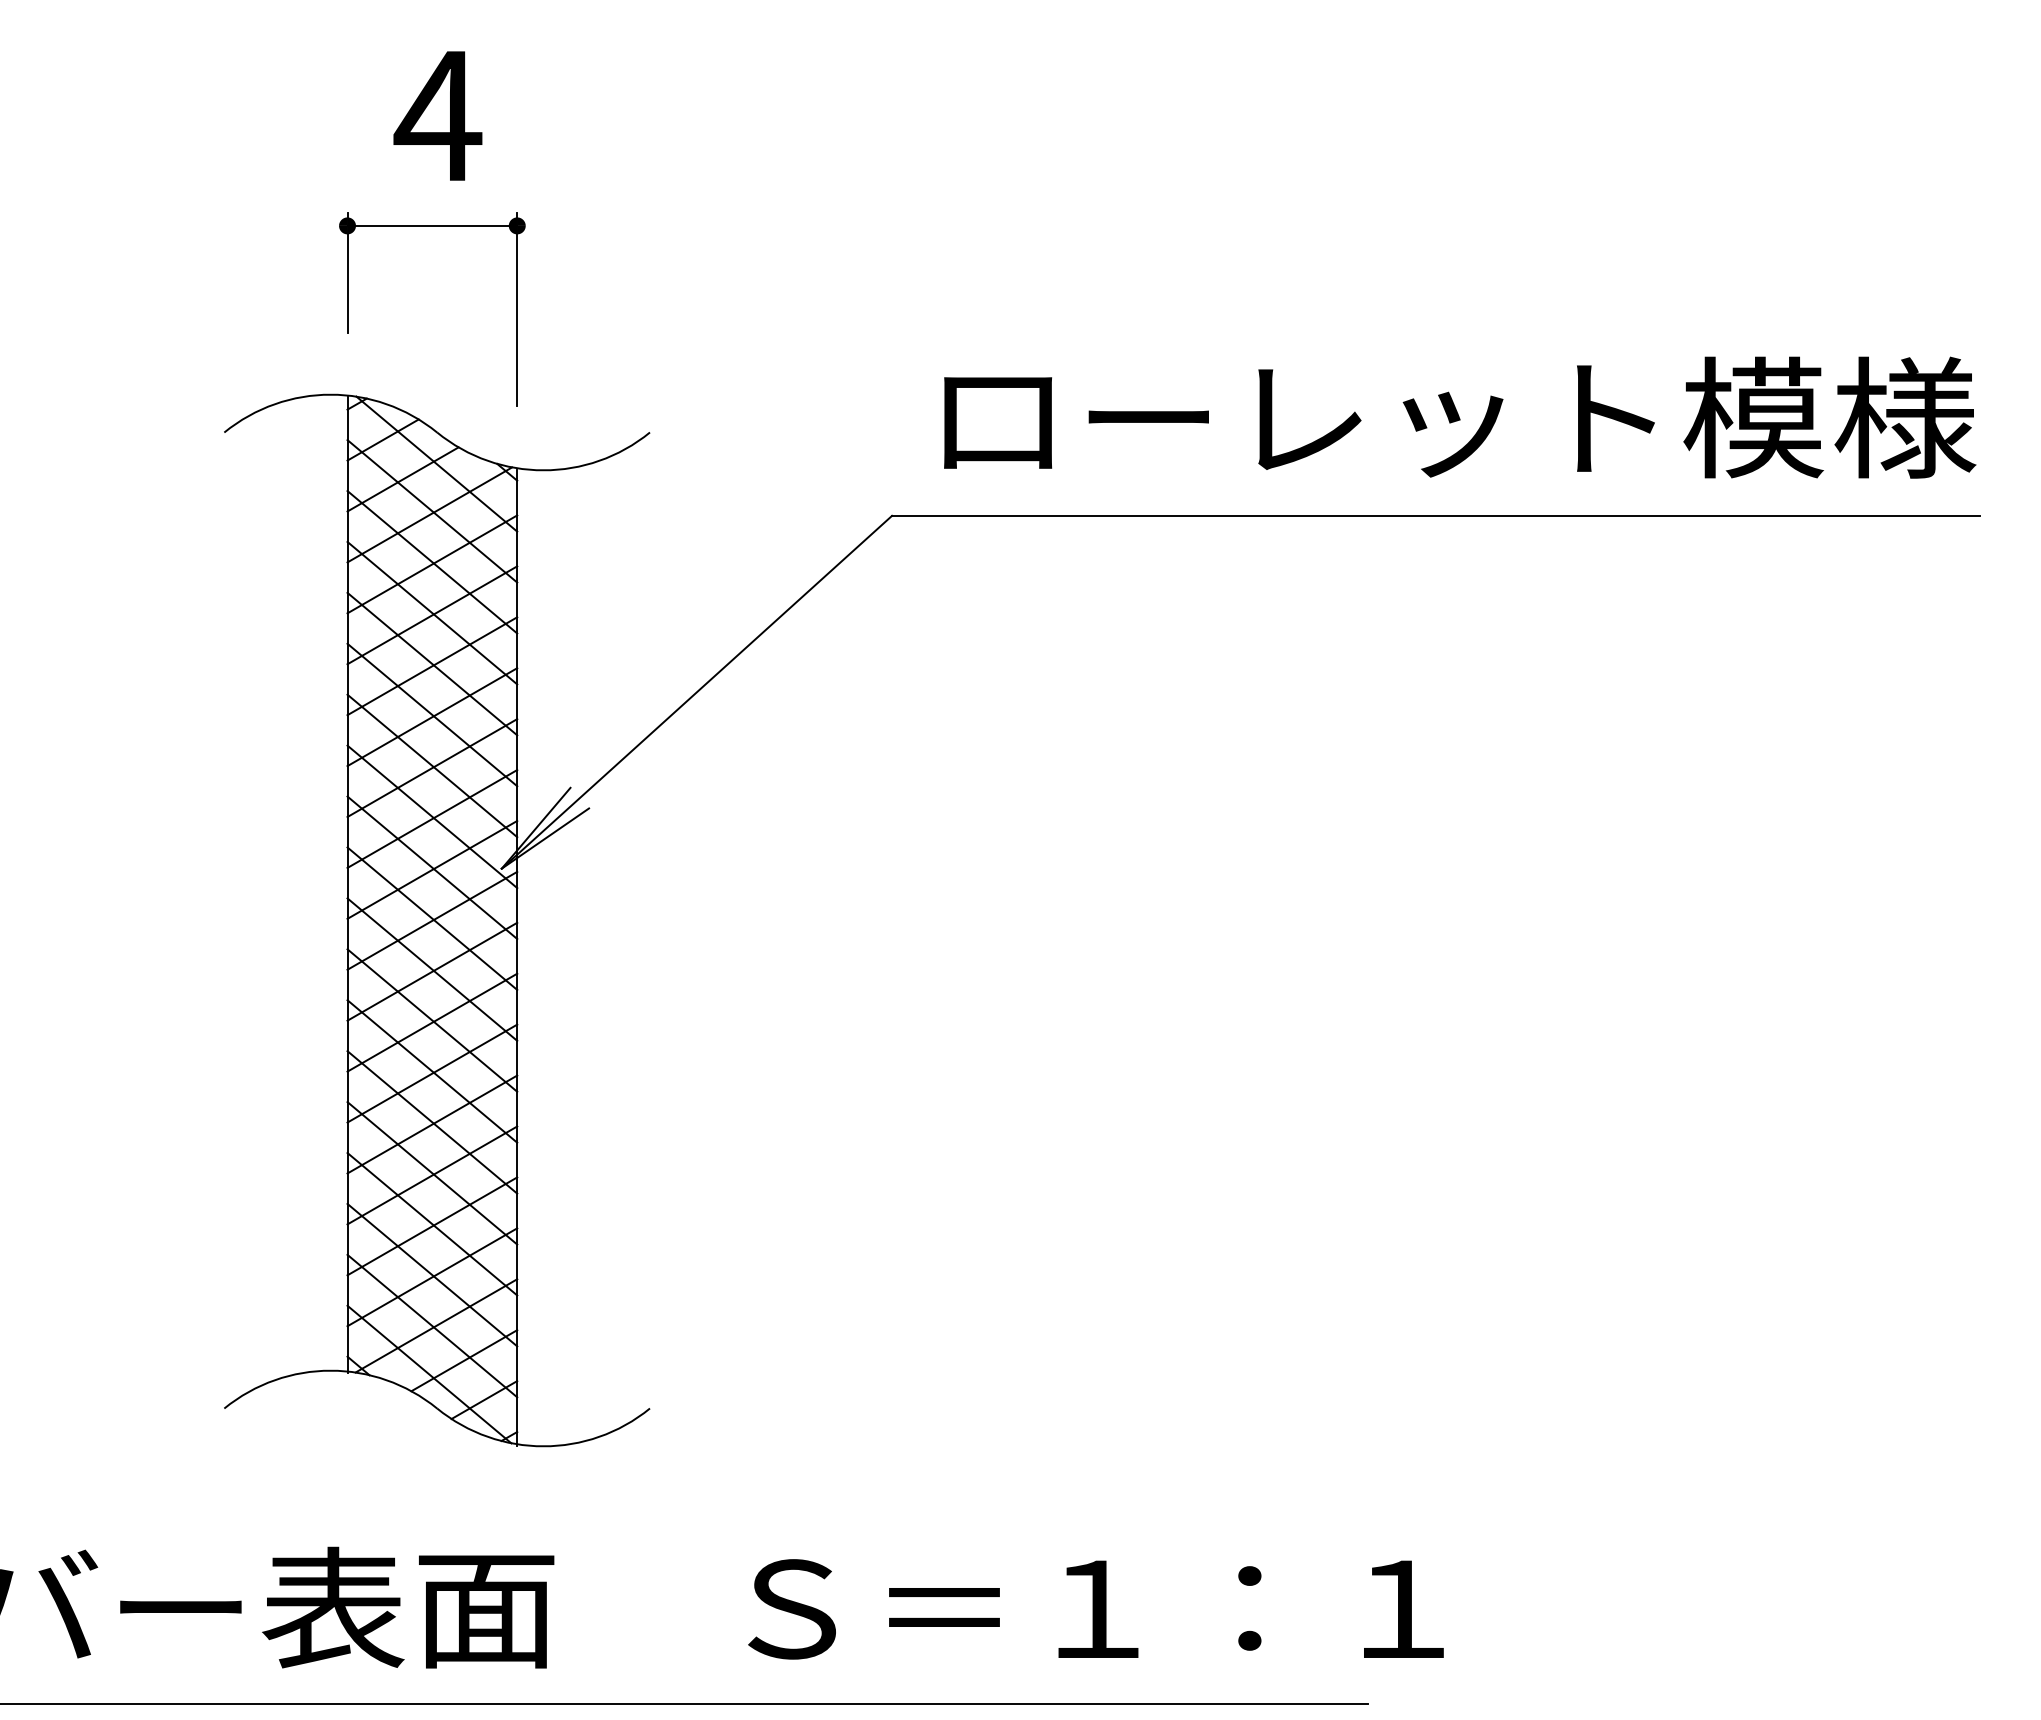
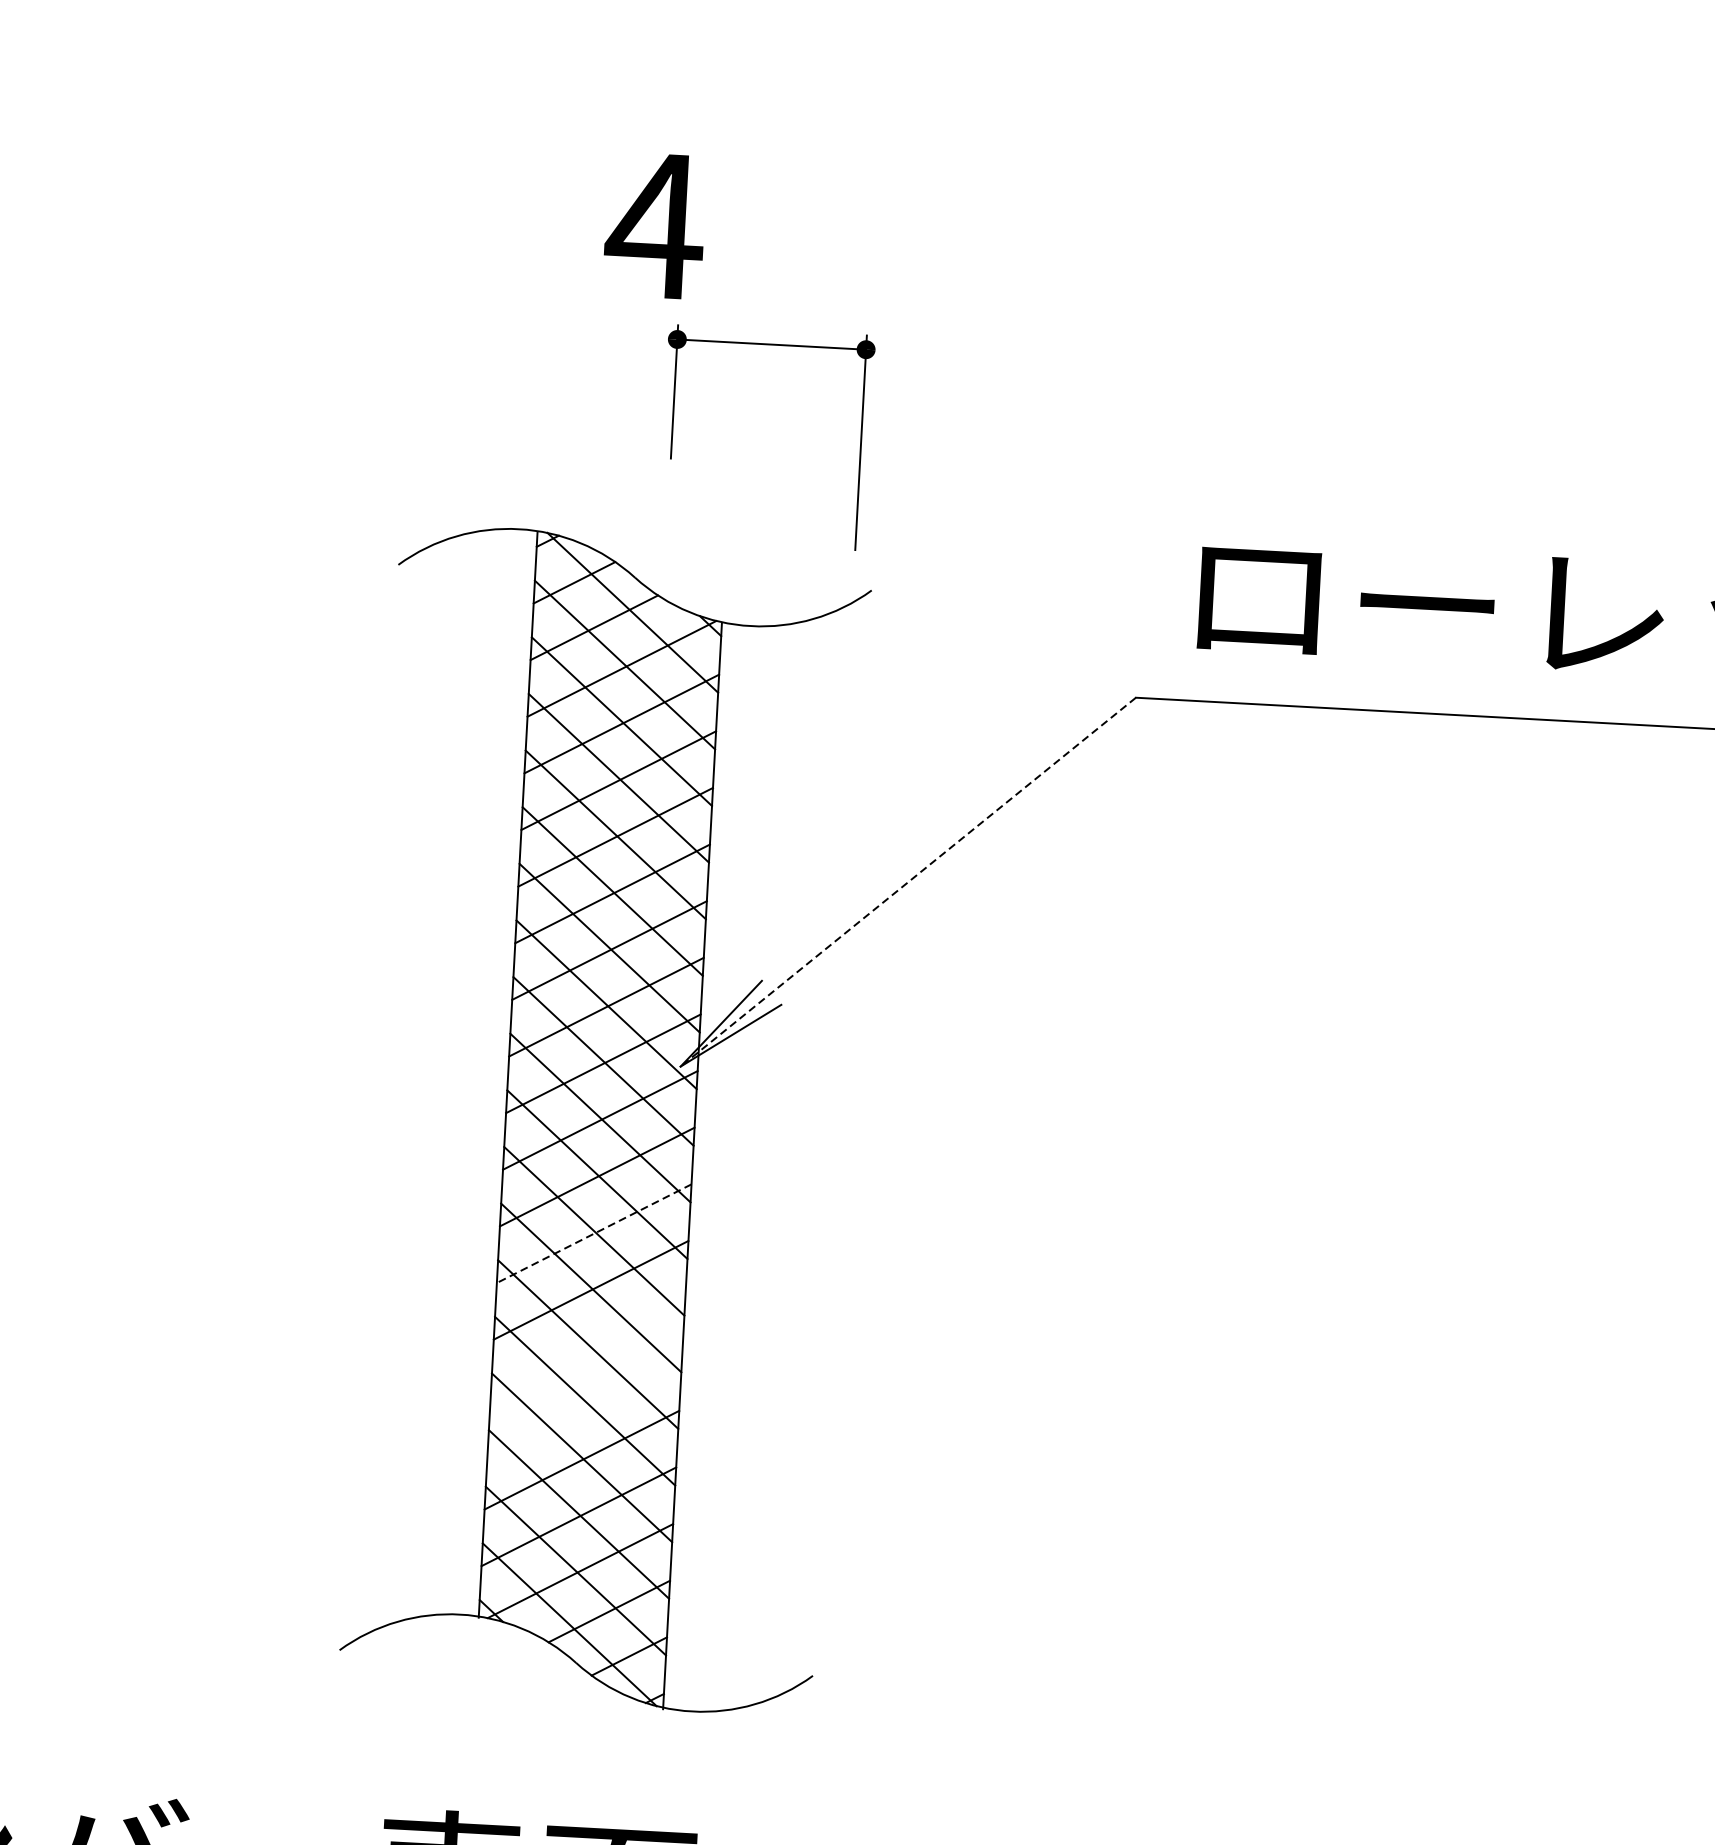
part: (432, 226) -> (771, 345), moved
line: (696, 692) -> (907, 882), solid -> dashed
line: (432, 1022) -> (594, 1233), solid -> dashed
line: (432, 1124) -> (588, 1346), removed
line: (432, 1175) -> (585, 1403), removed

